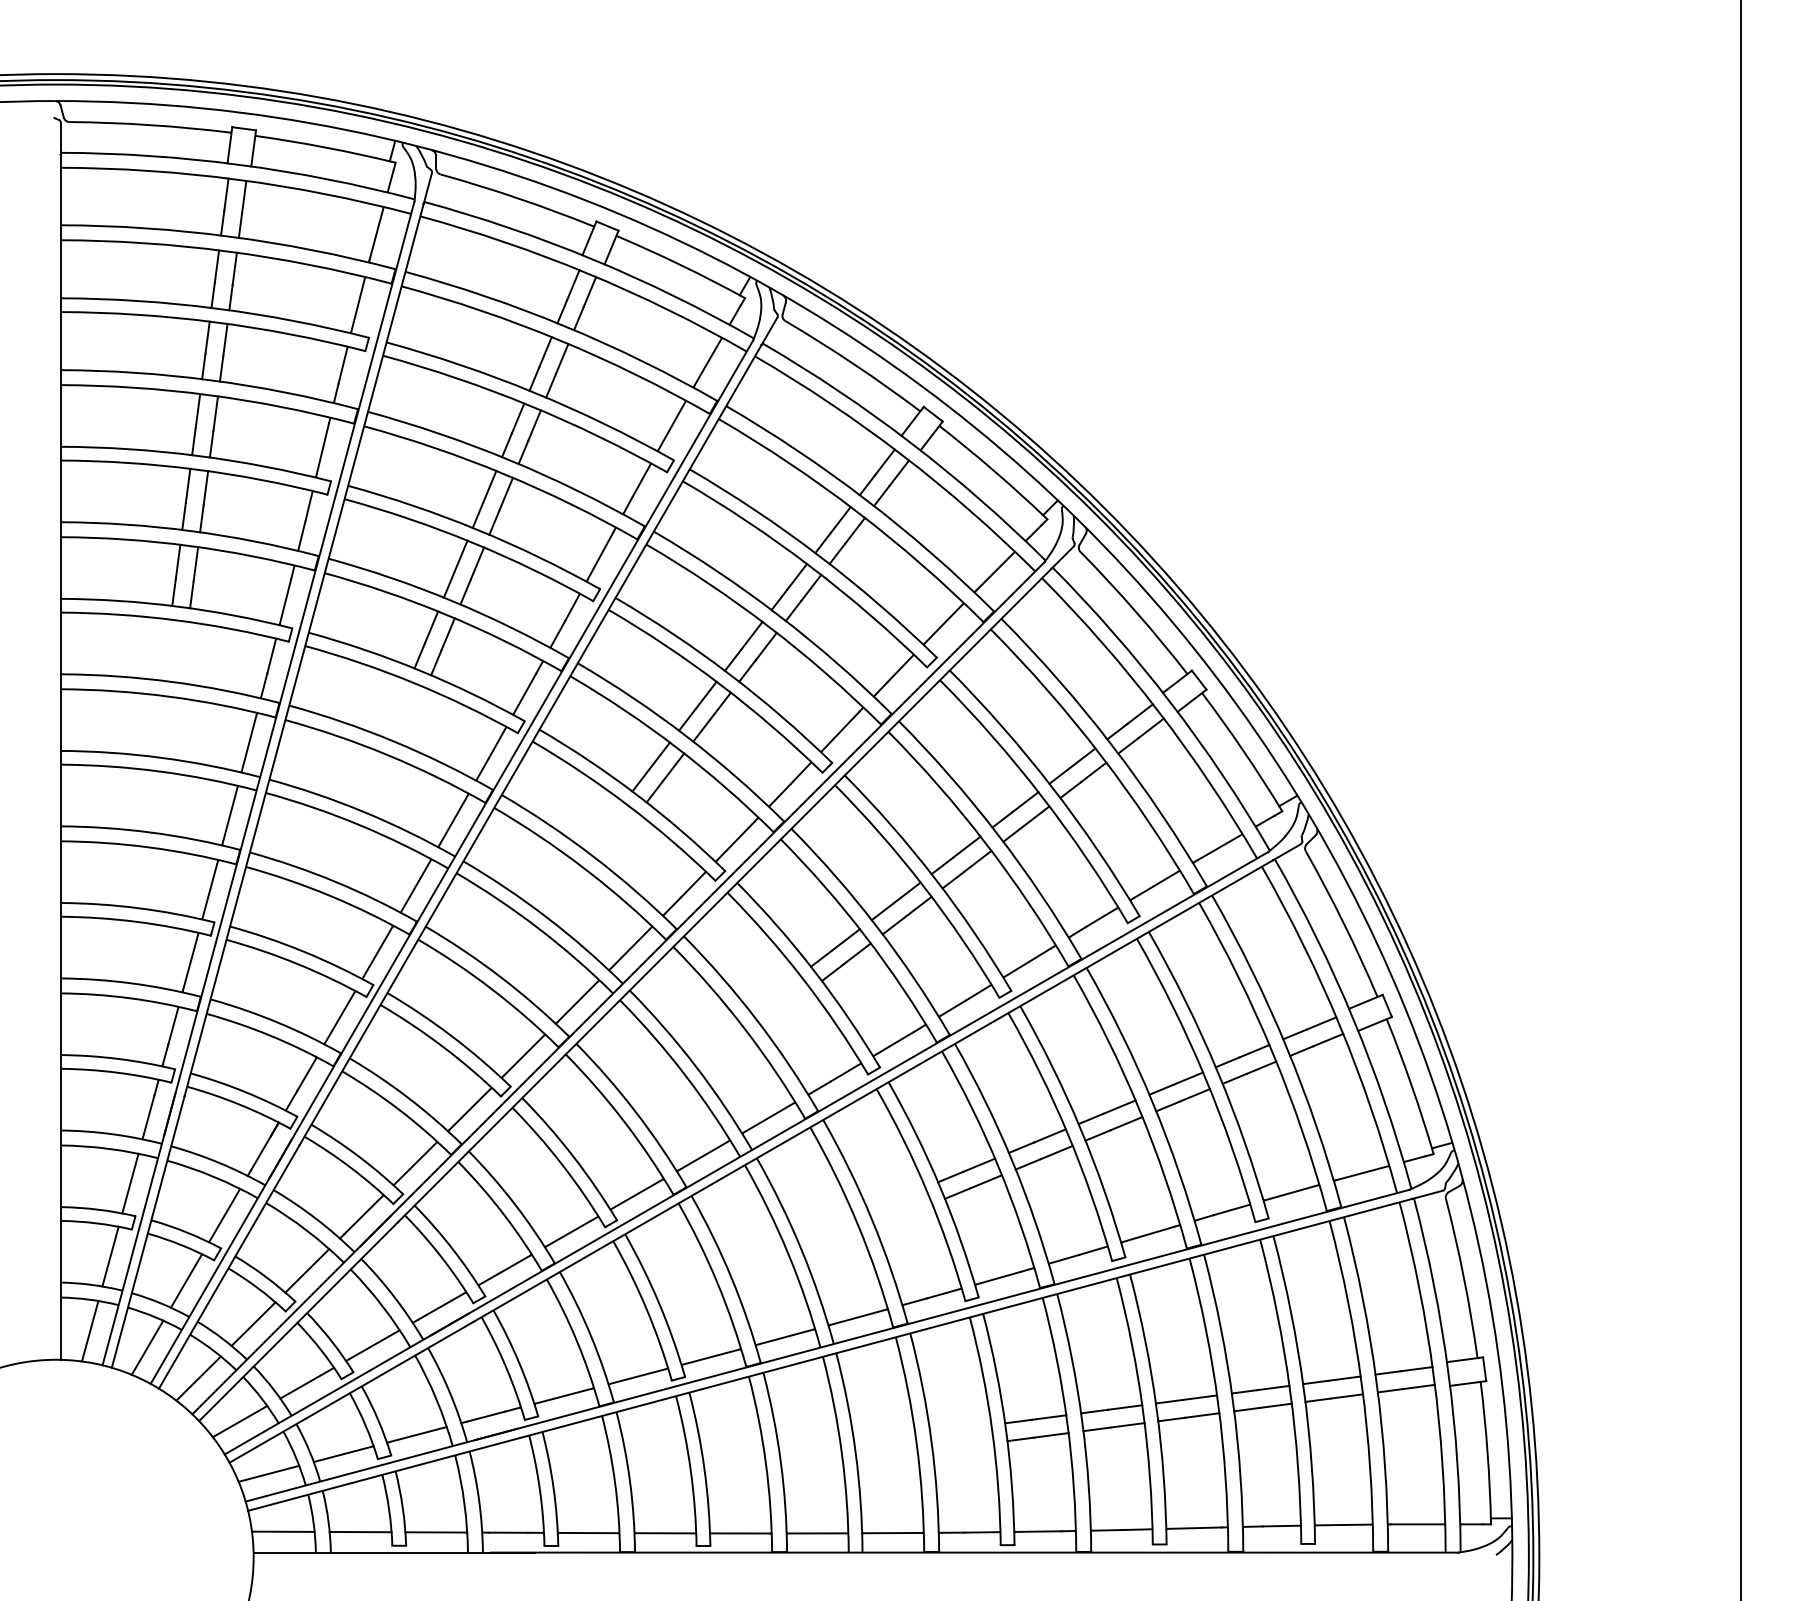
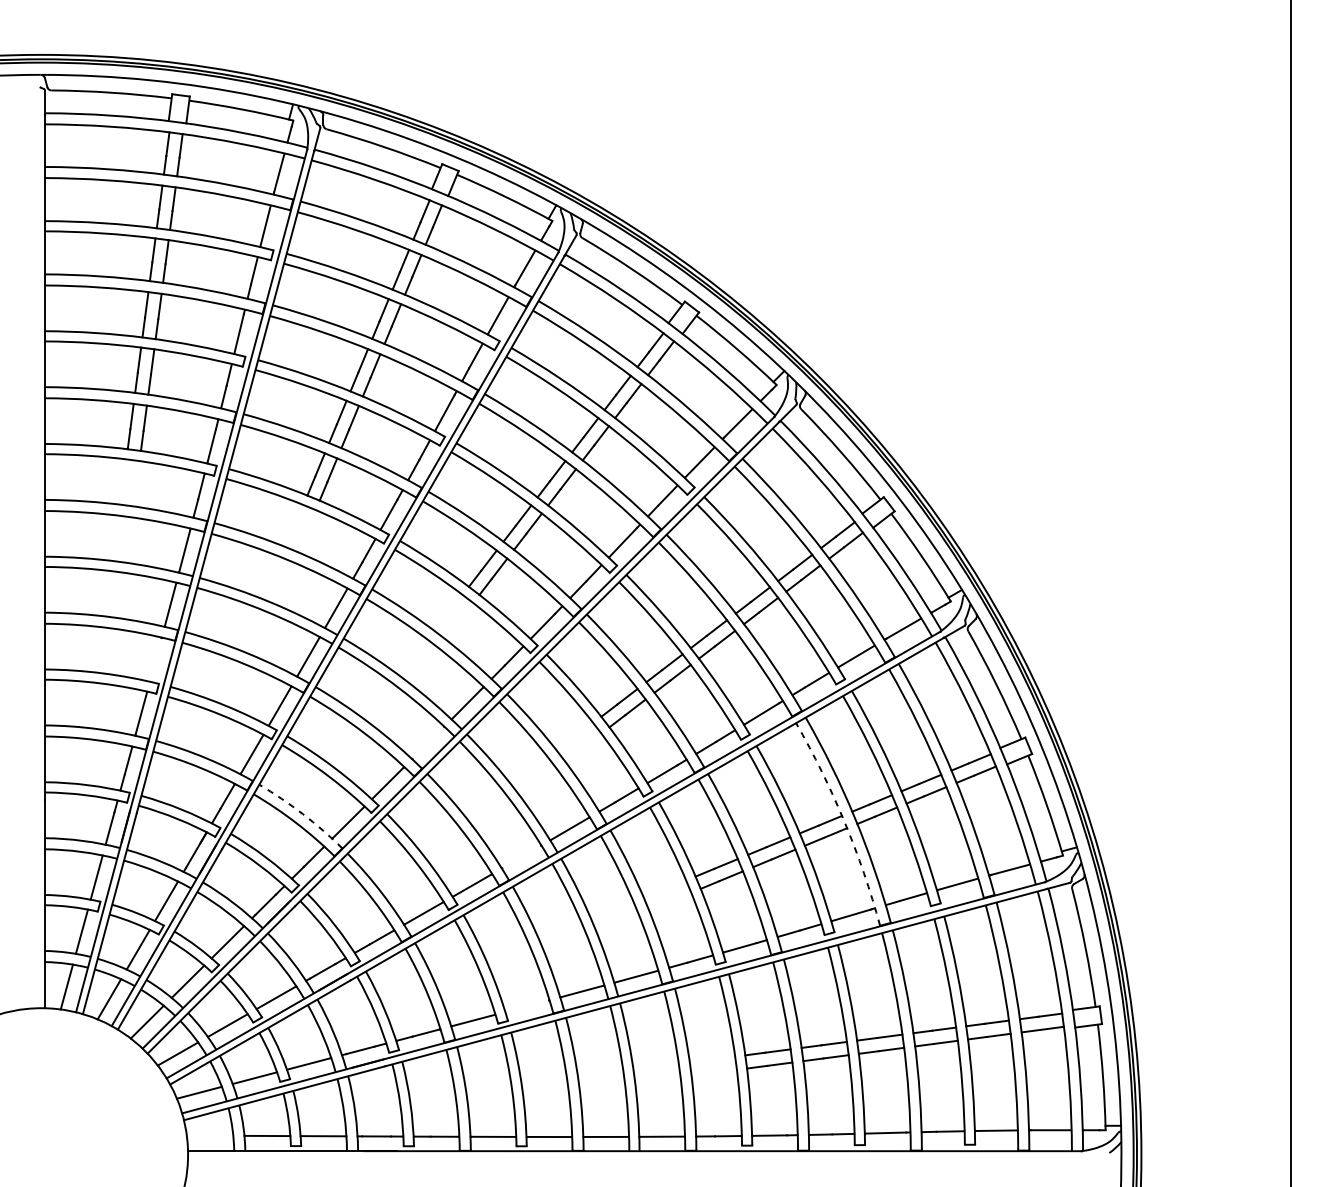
line: (210, 889) -> (156, 659), removed
line: (577, 1001) -> (428, 742), removed
arc: (408, 1097) -> (302, 813), solid -> dashed
arc: (1138, 1108) -> (844, 821), solid -> dashed
line: (703, 1155) -> (521, 856), removed
line: (711, 1356) -> (527, 1005), removed
line: (282, 1531) -> (209, 1135), removed

